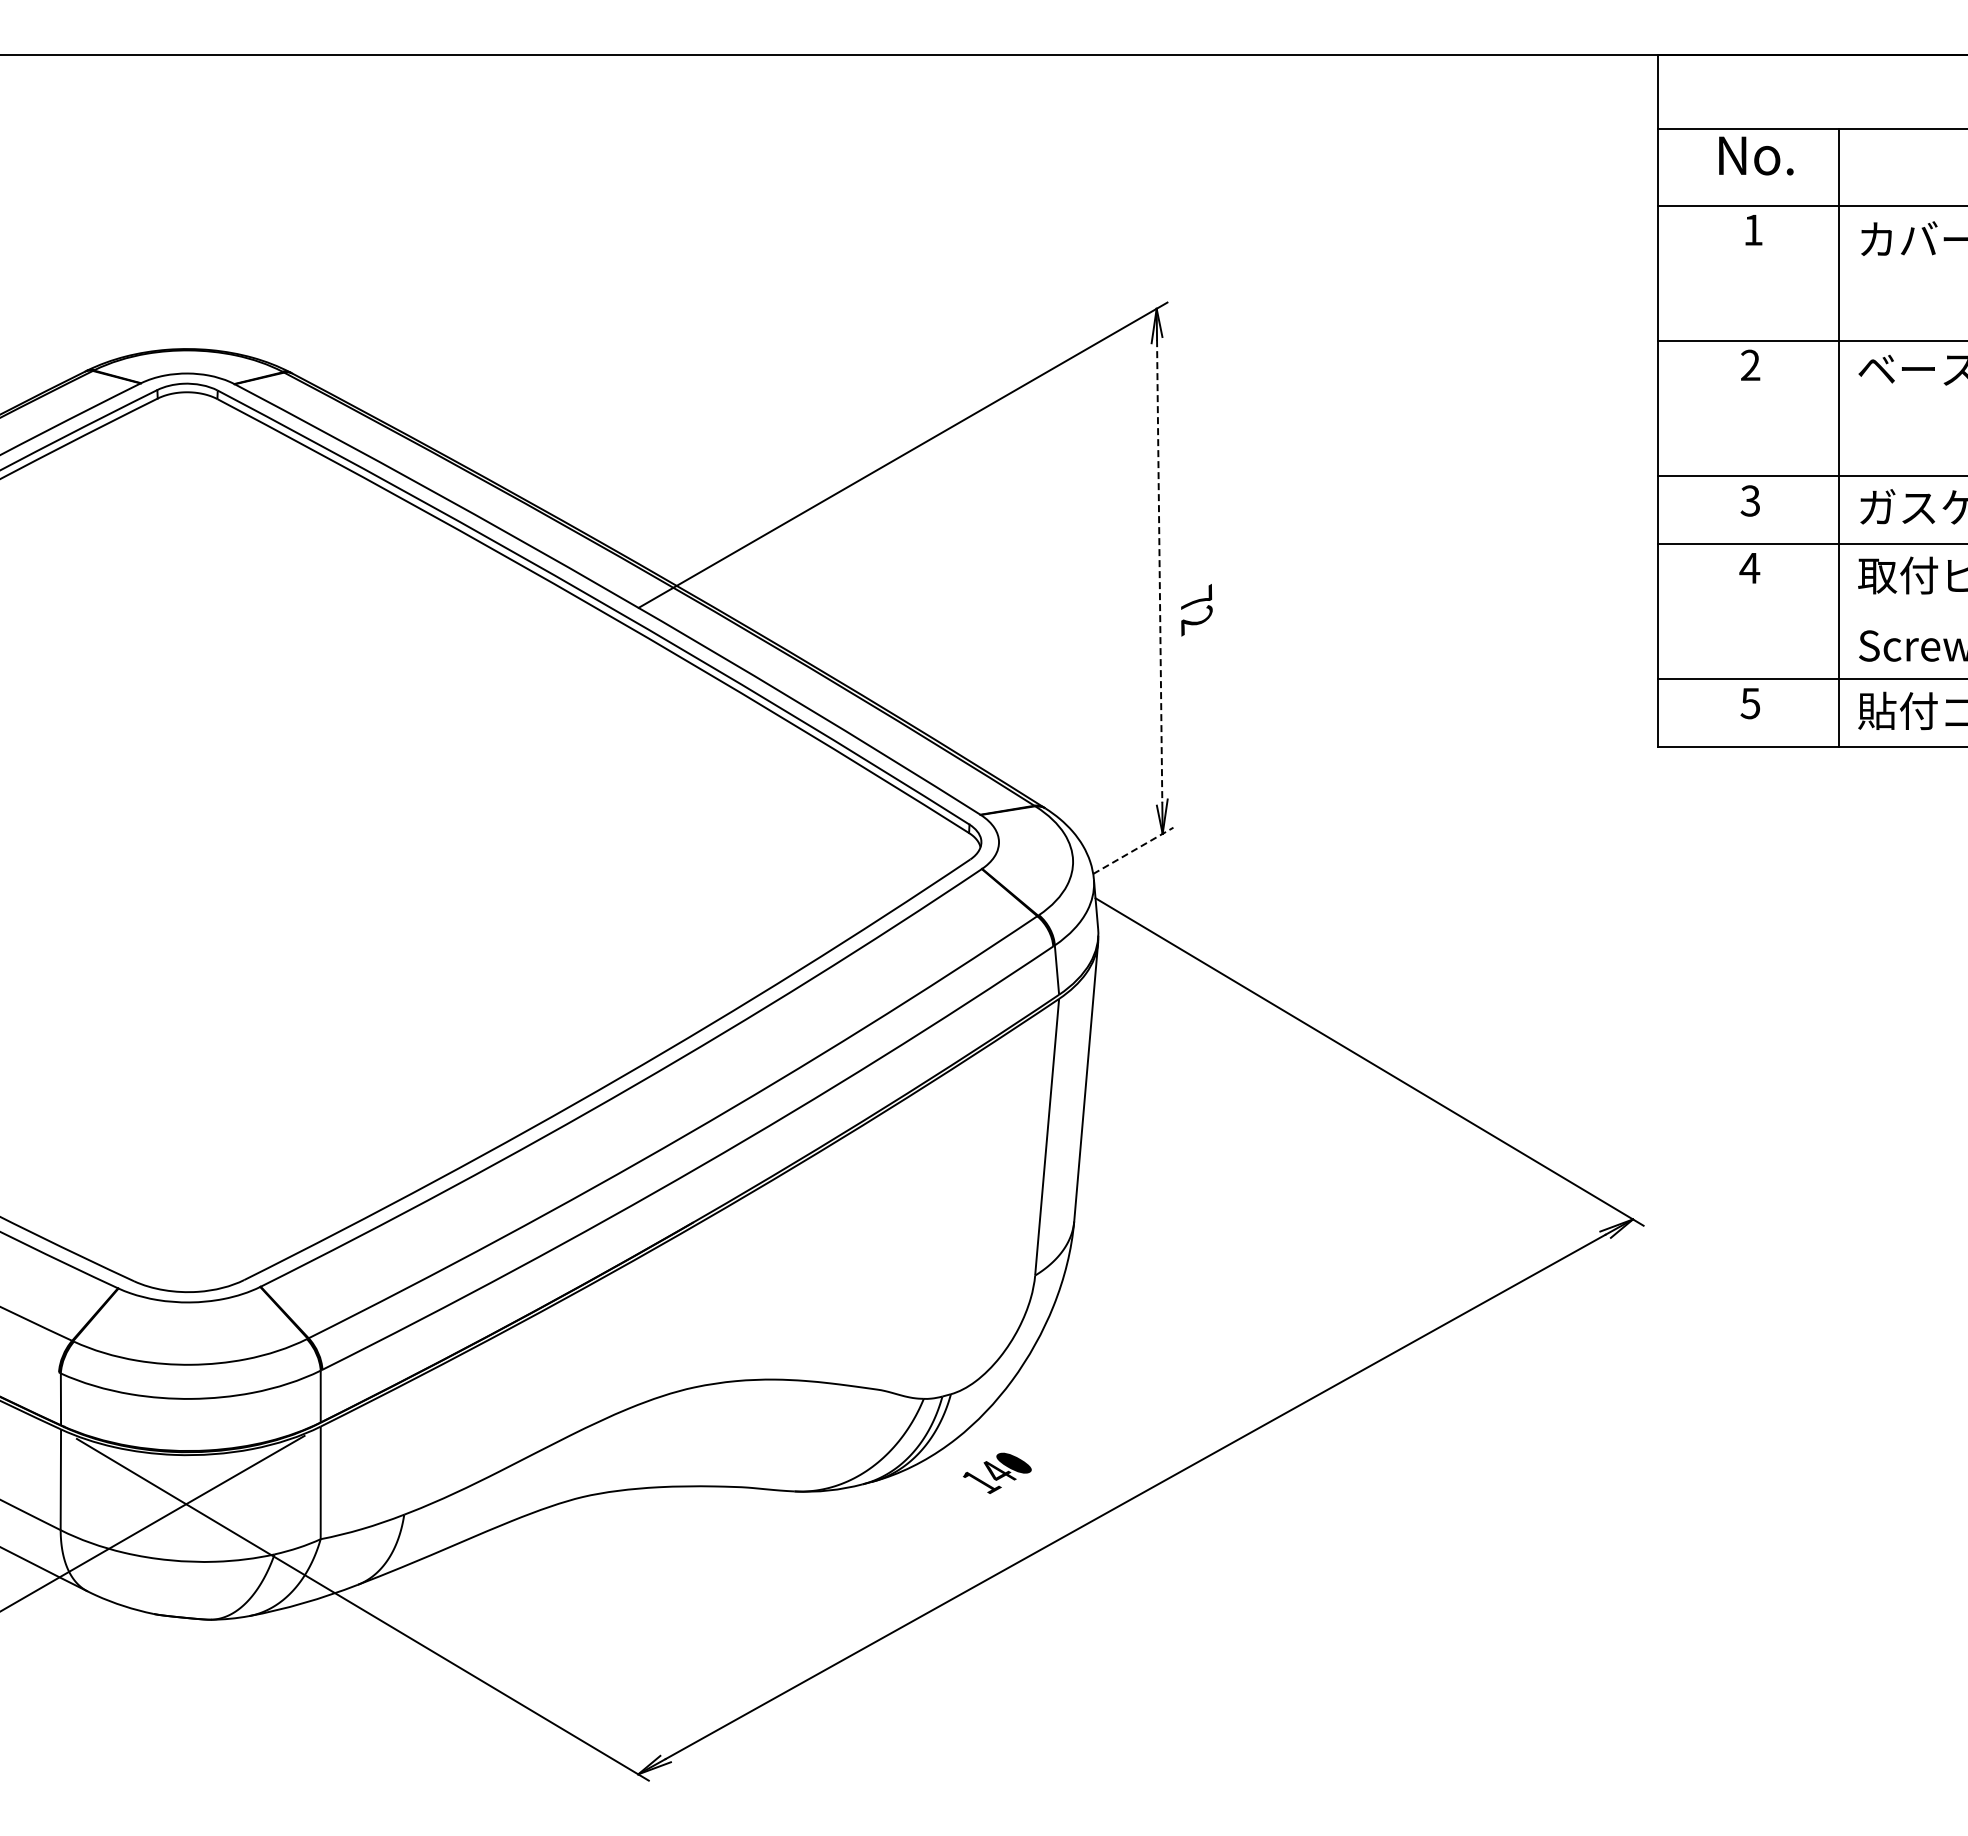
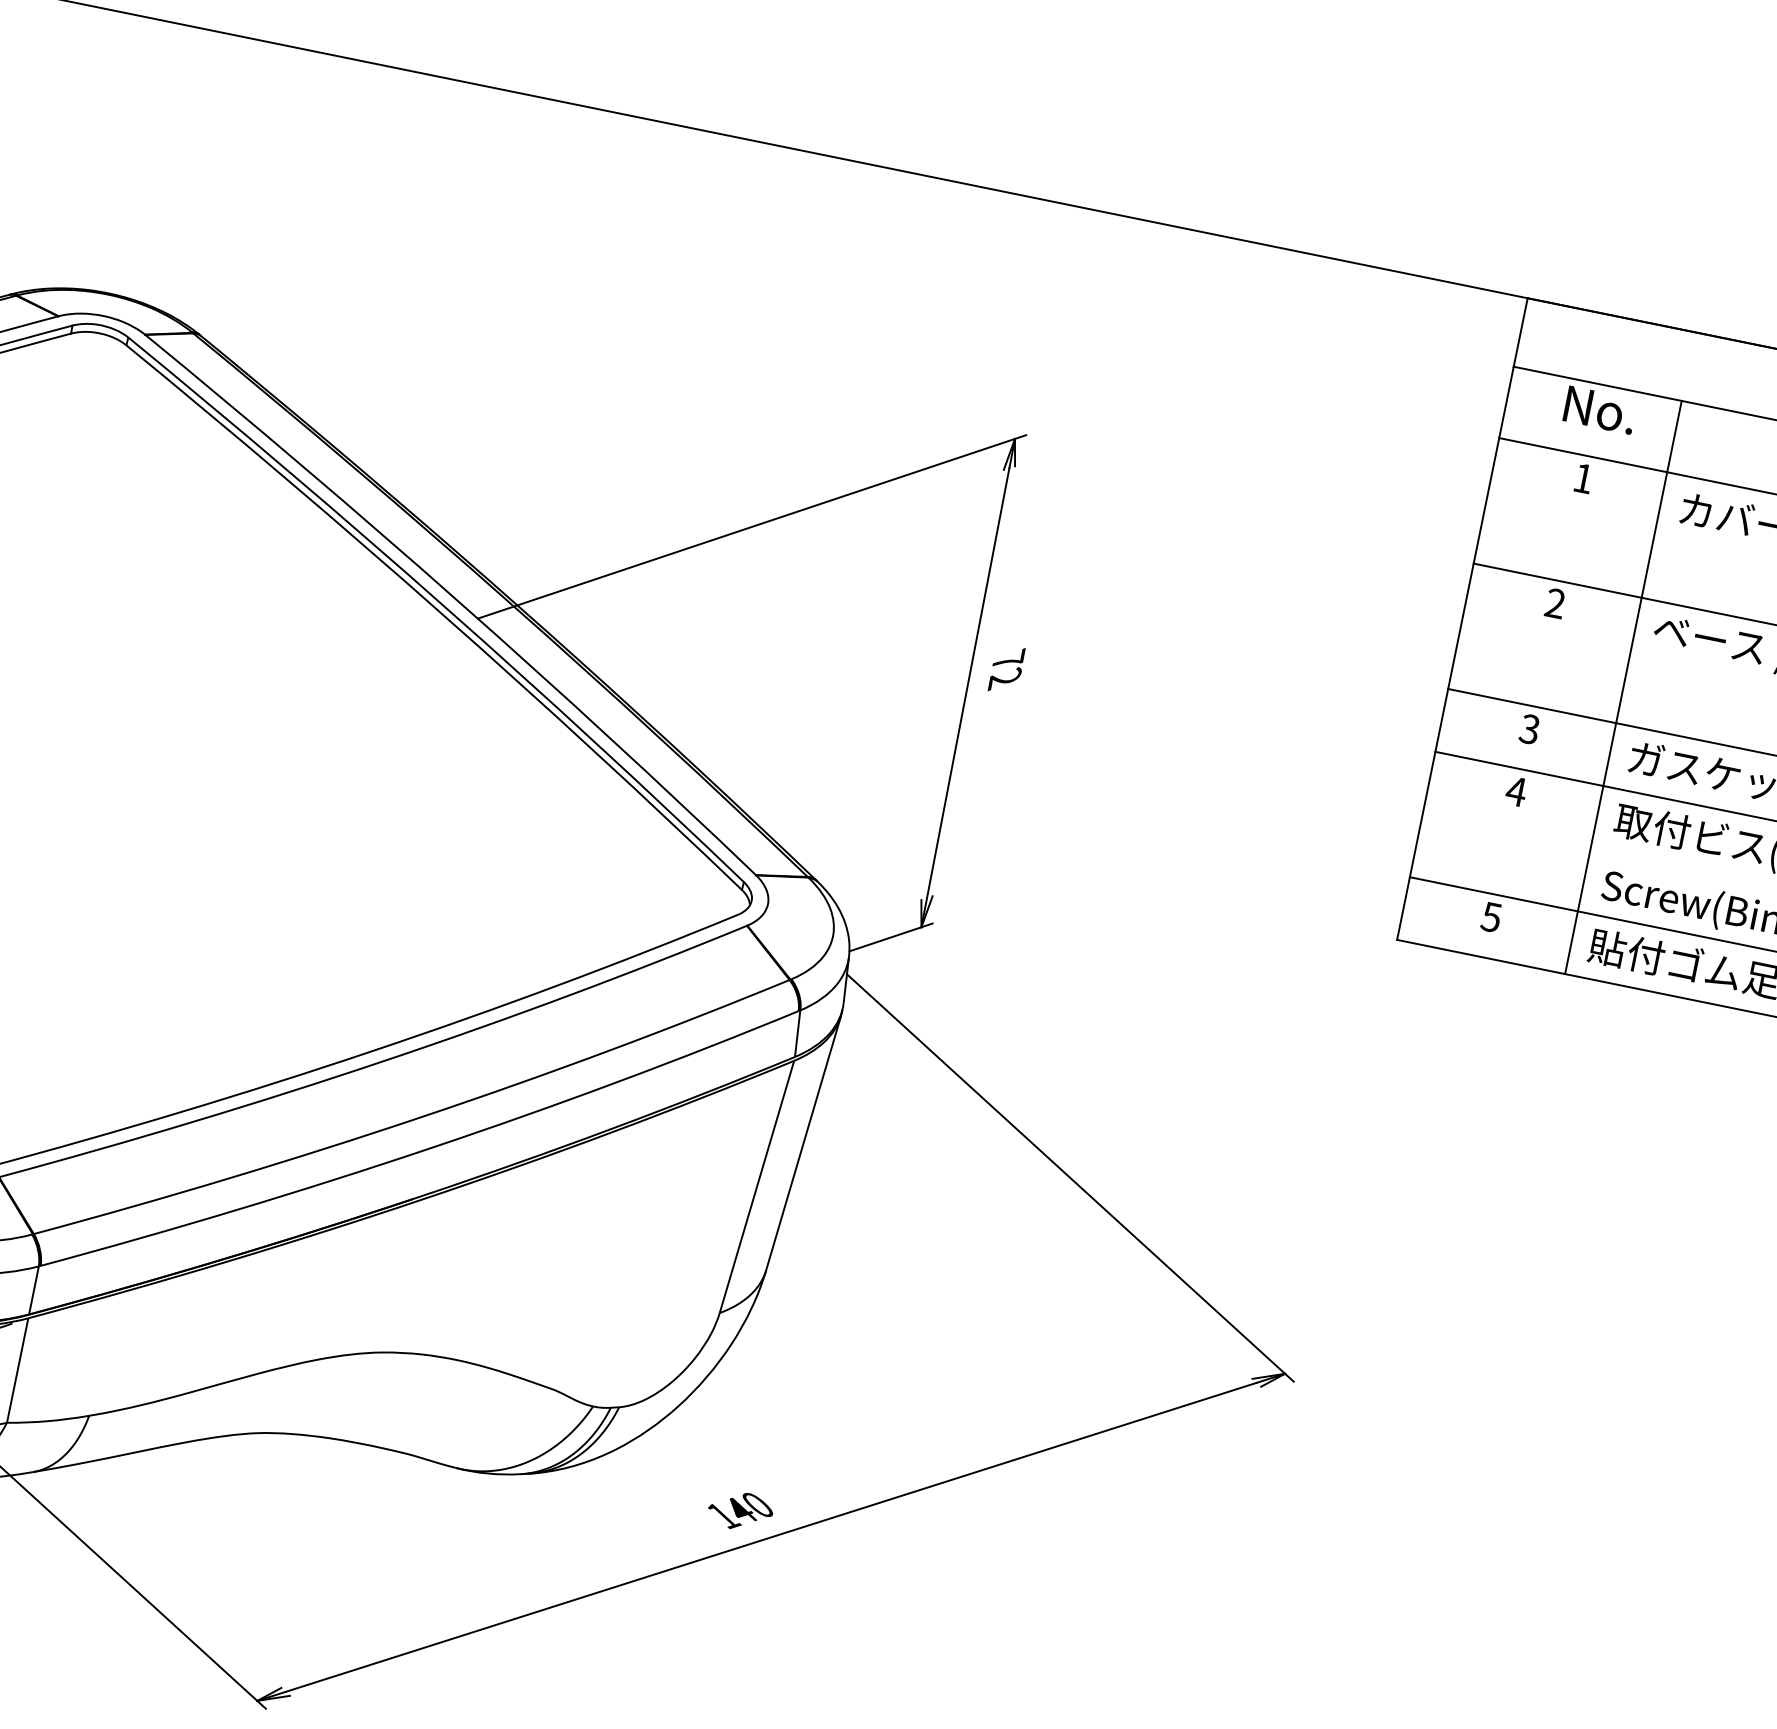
line: (1159, 571) -> (968, 683), dashed -> solid
text: (1196, 610) -> (1006, 669), moved
line: (1133, 850) -> (891, 937), dashed -> solid
text: (997, 1472) -> (740, 1510), moved

